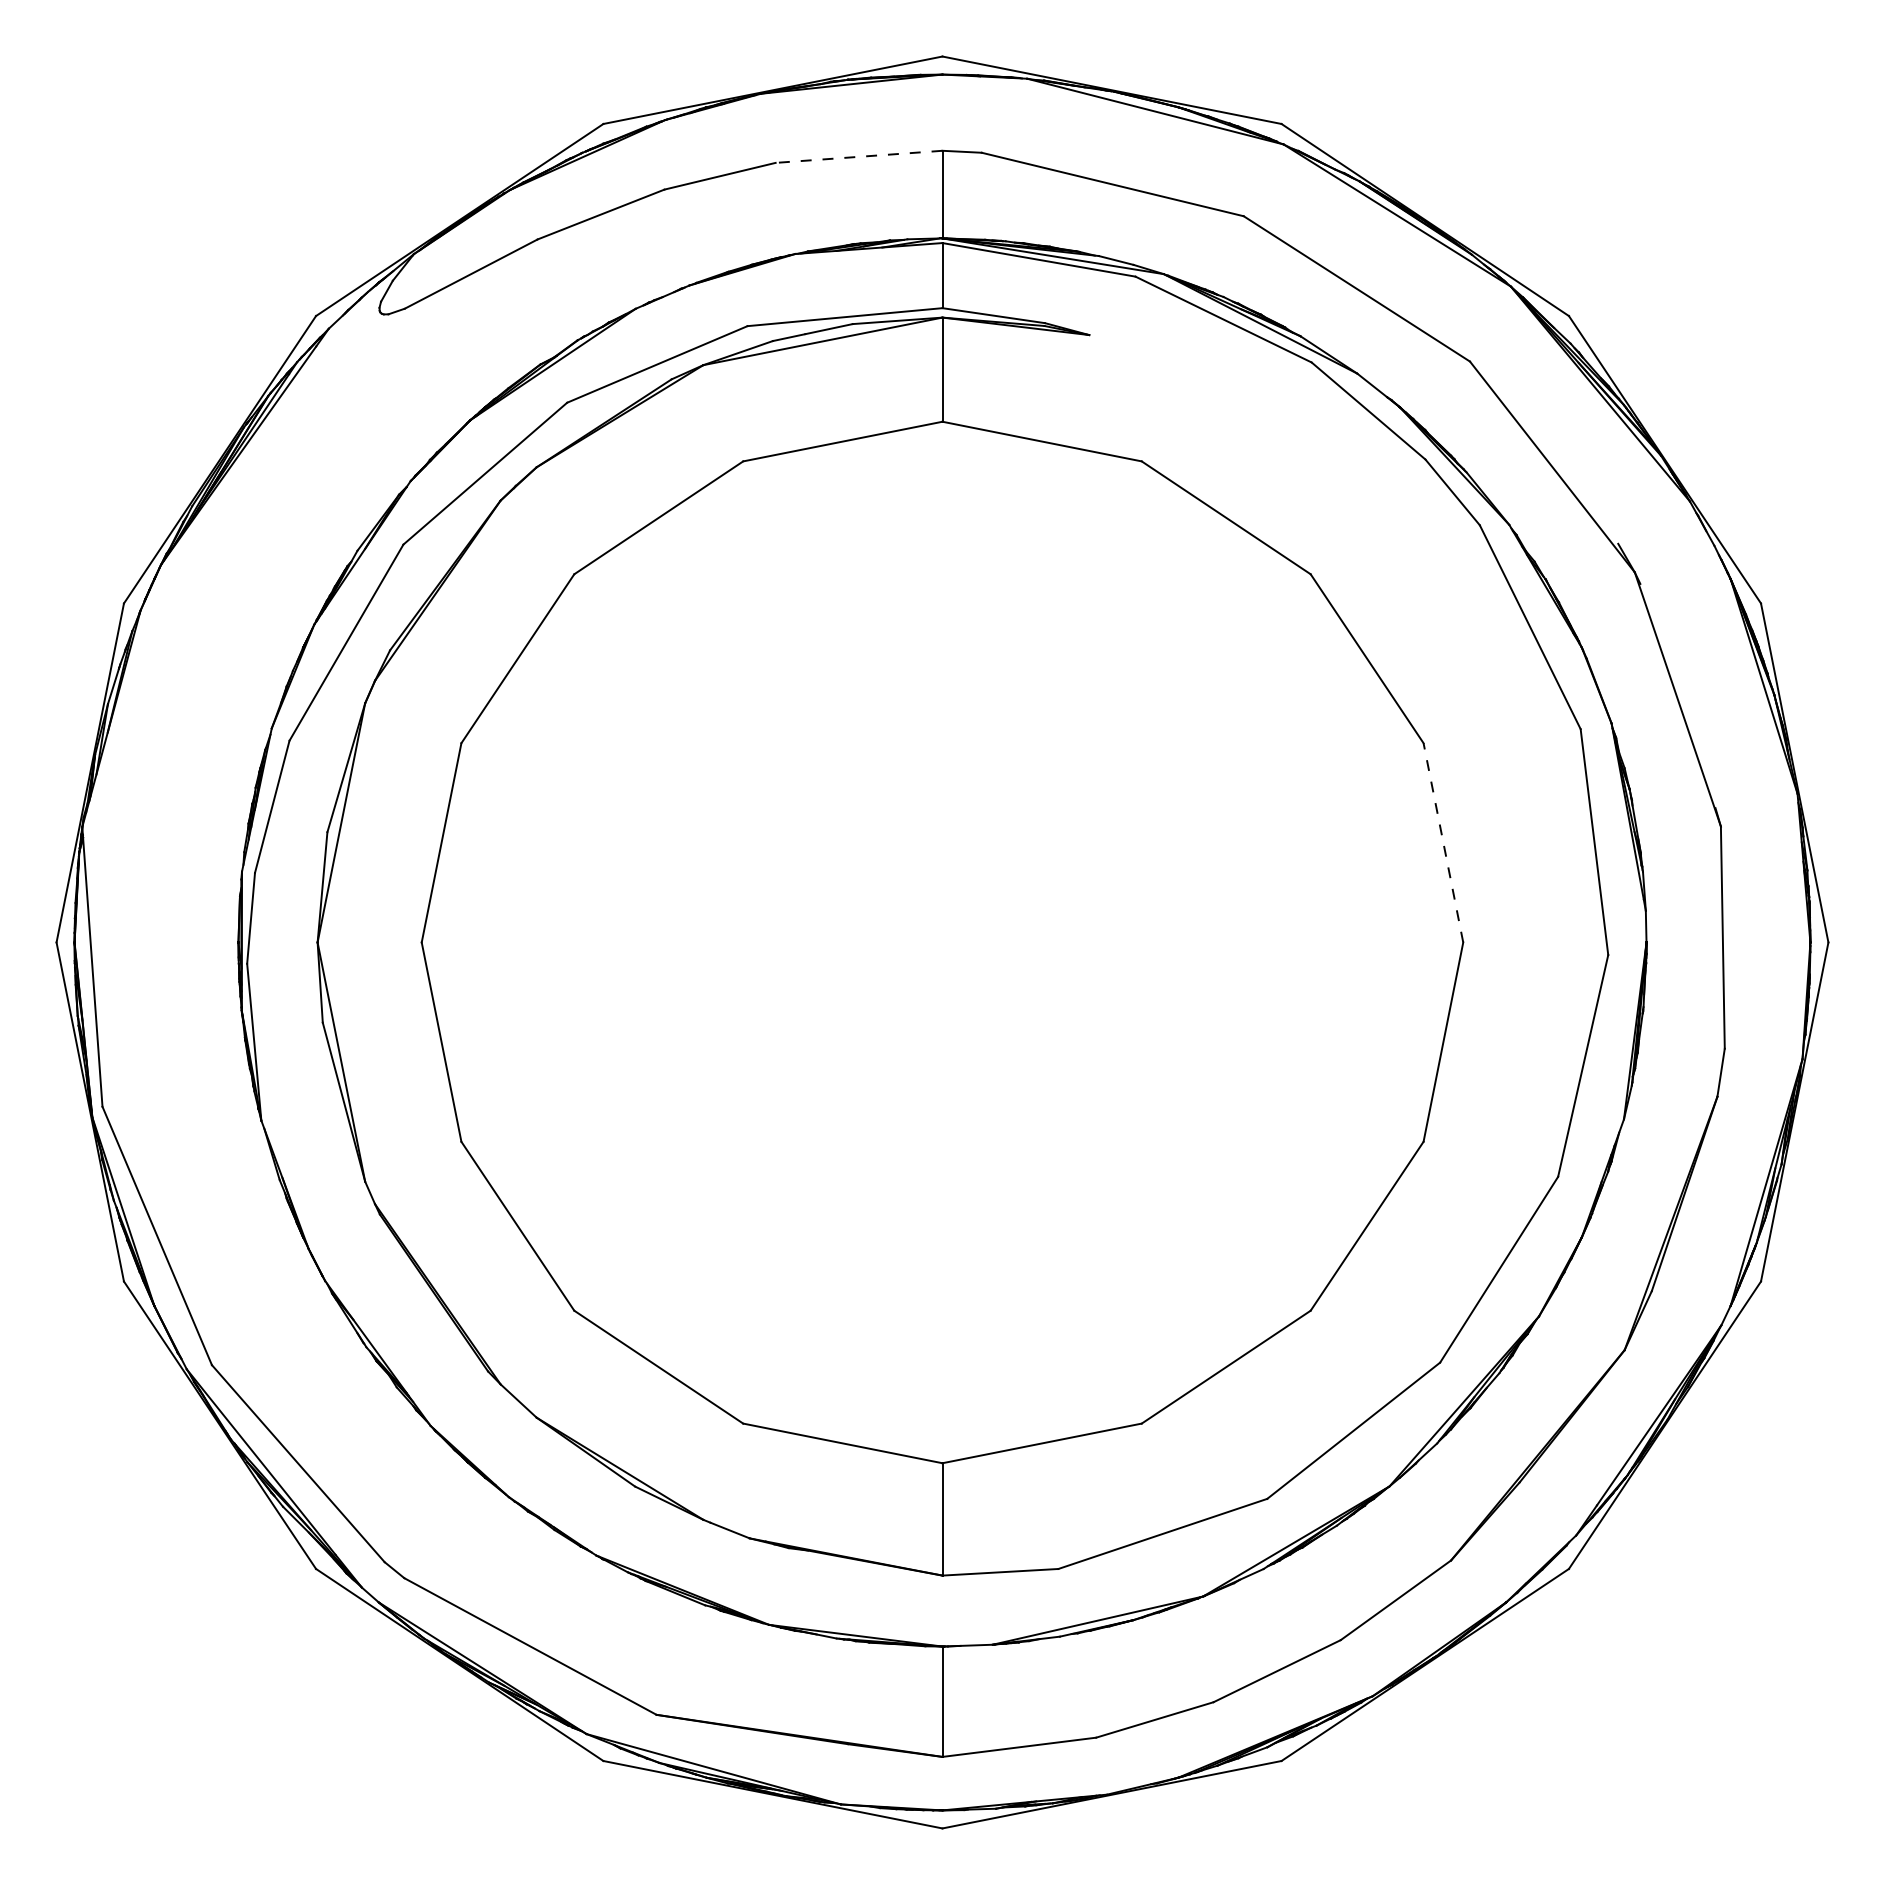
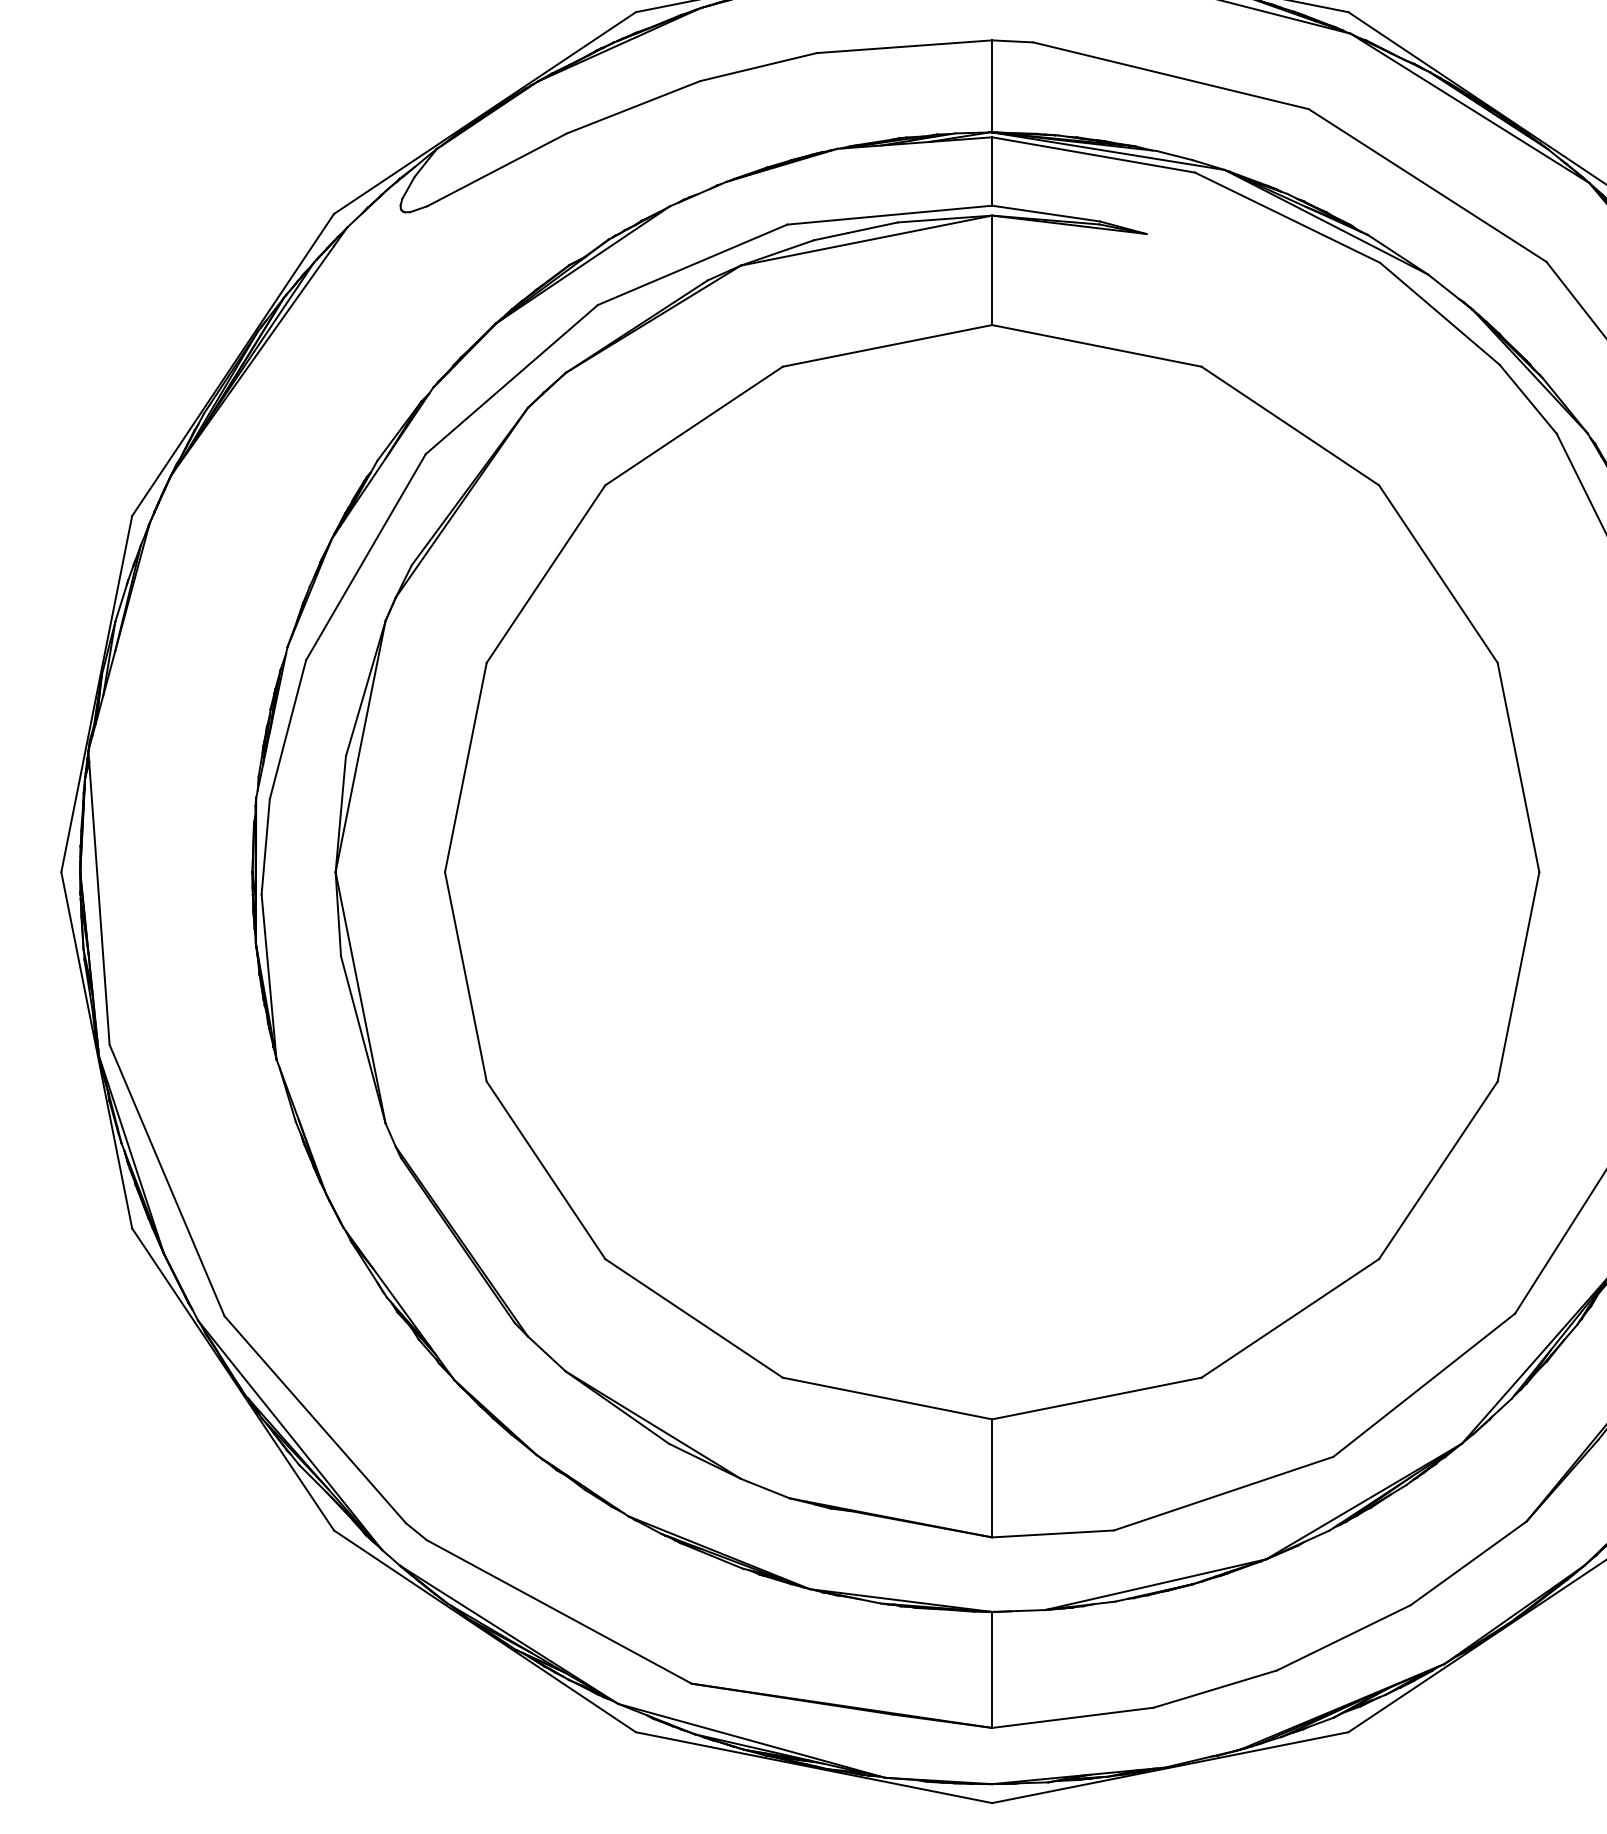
line: (859, 156) -> (904, 46), dashed -> solid
line: (1443, 842) -> (1518, 767), dashed -> solid

